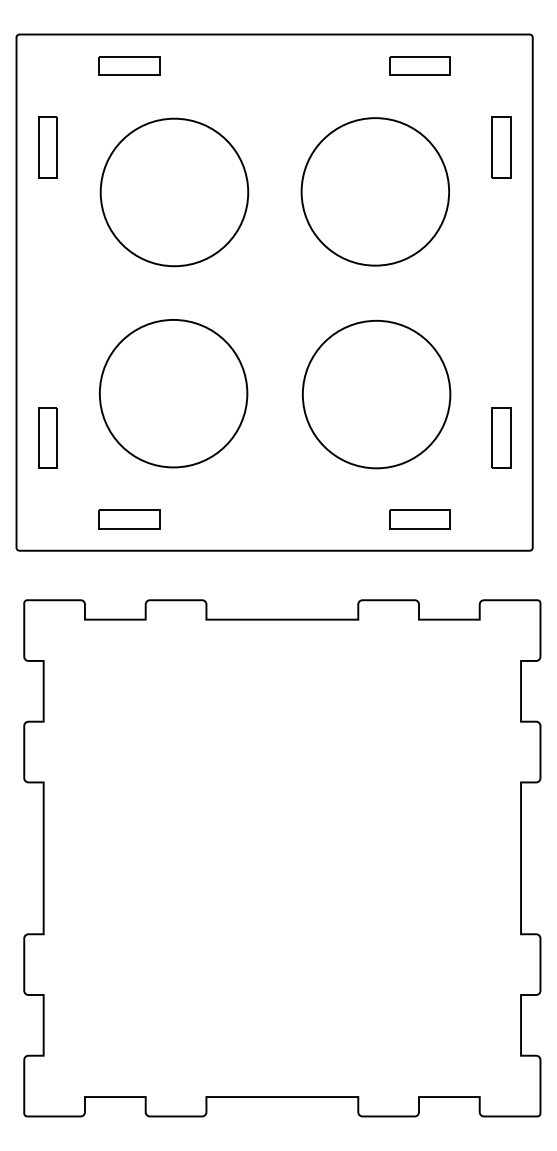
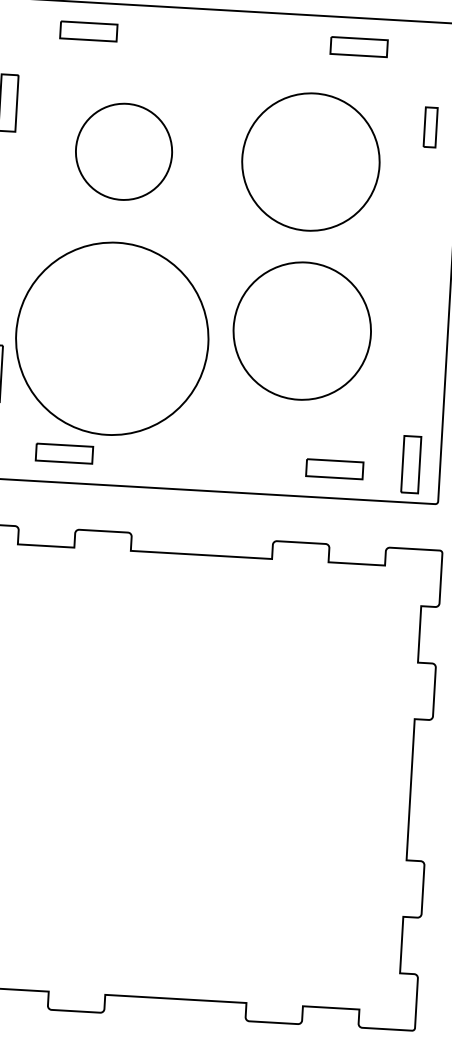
part: (501, 147) -> (430, 127), size x0.7
part: (174, 192) -> (124, 151), size x0.7
part: (173, 393) -> (112, 338), size x1.4
part: (376, 394) -> (302, 331), moved
part: (501, 437) -> (411, 464), moved

